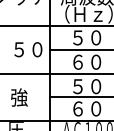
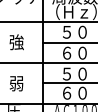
text: (26, 49) -> (22, 42), ５０ -> 強
text: (19, 97) -> (16, 83), 強 -> 弱

